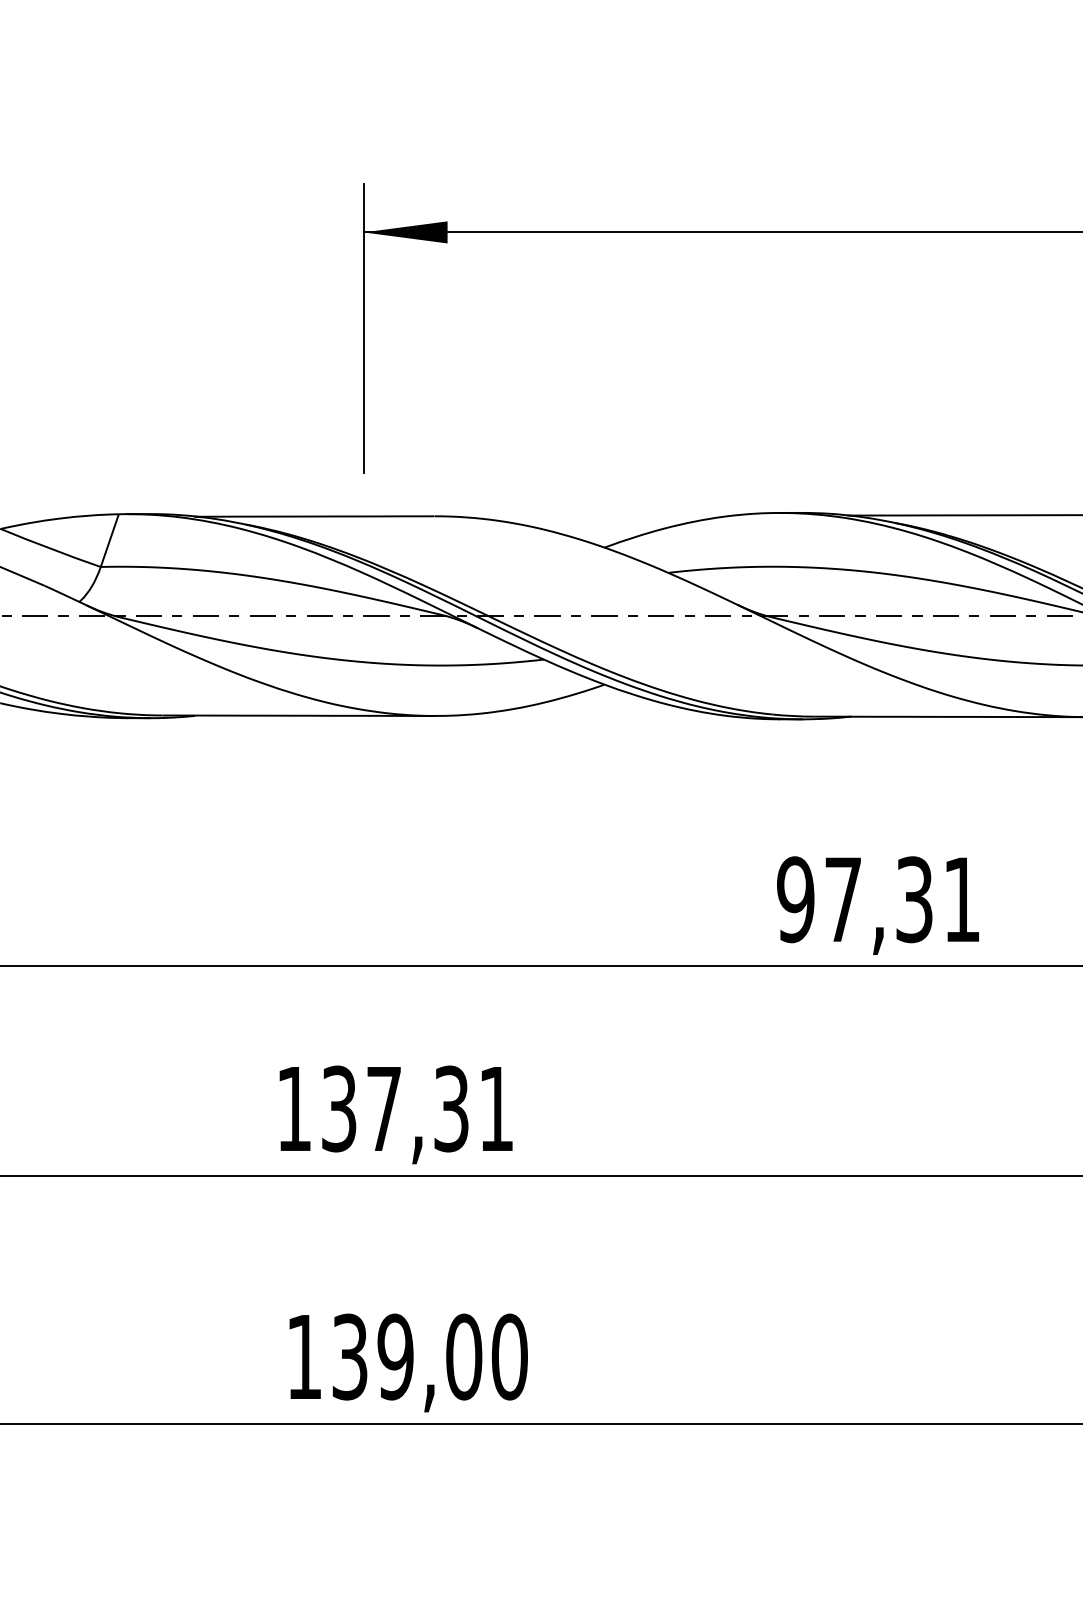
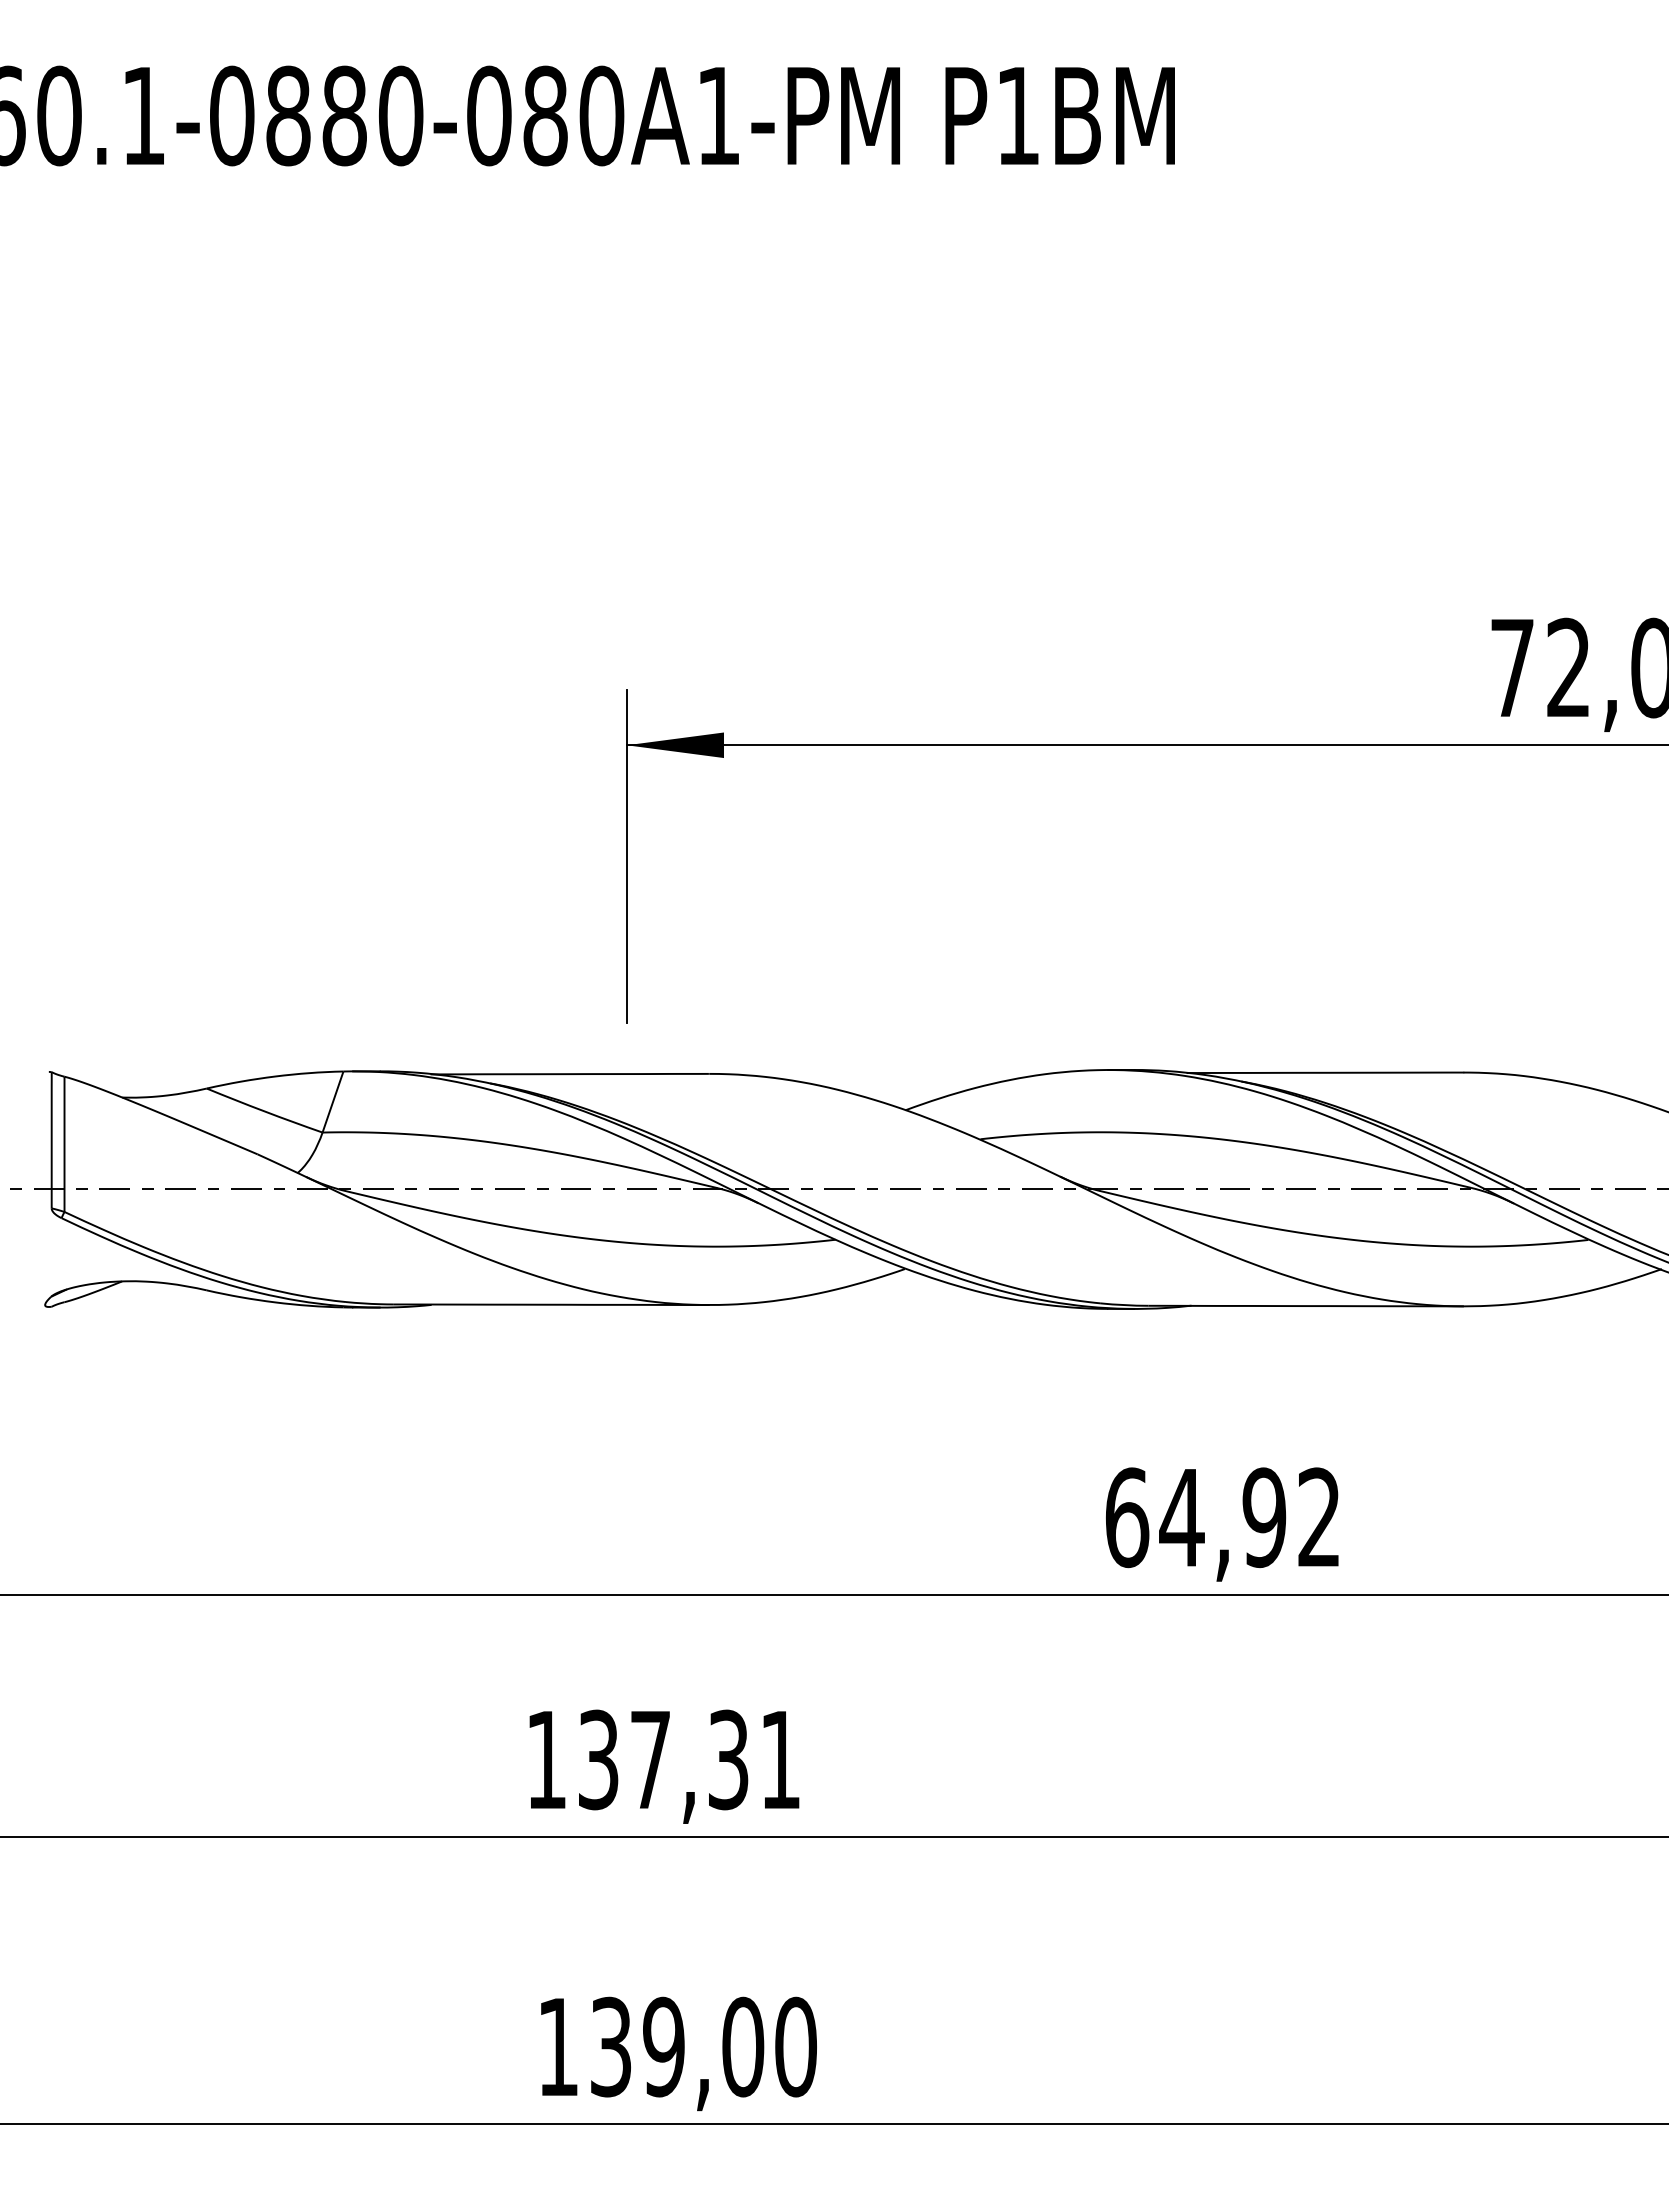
text: (878, 899) -> (1222, 1517), 97,31 -> 64,92

